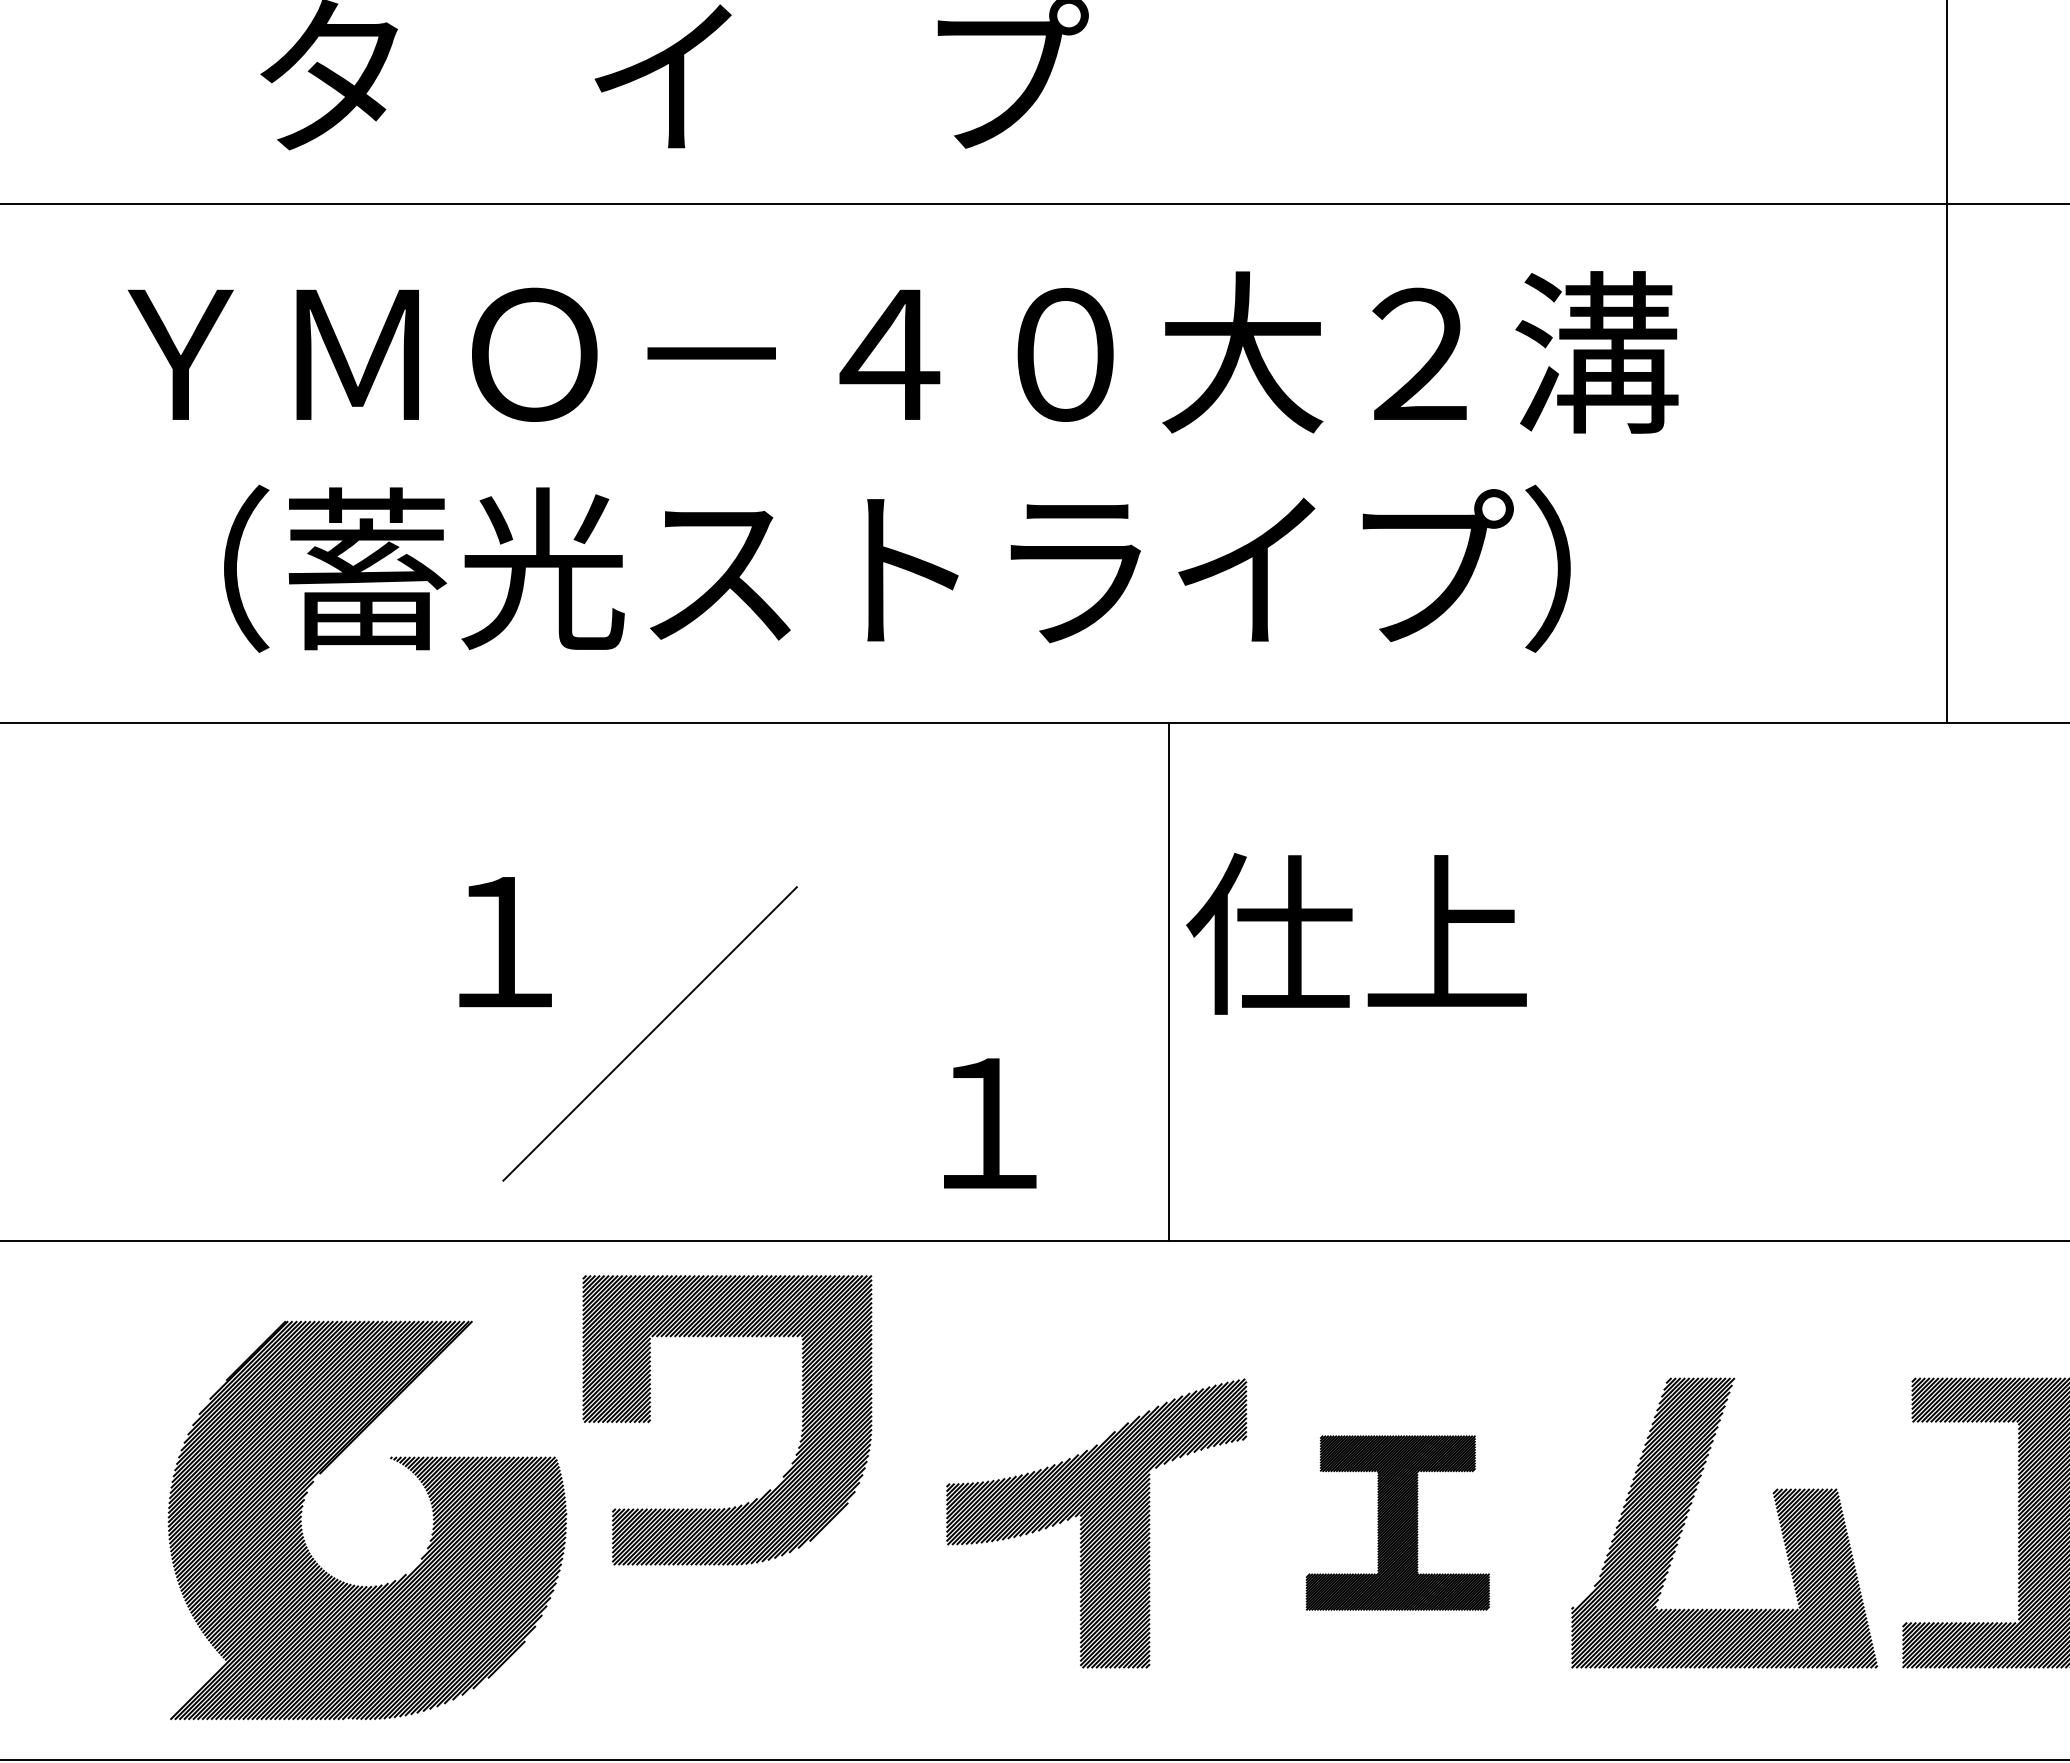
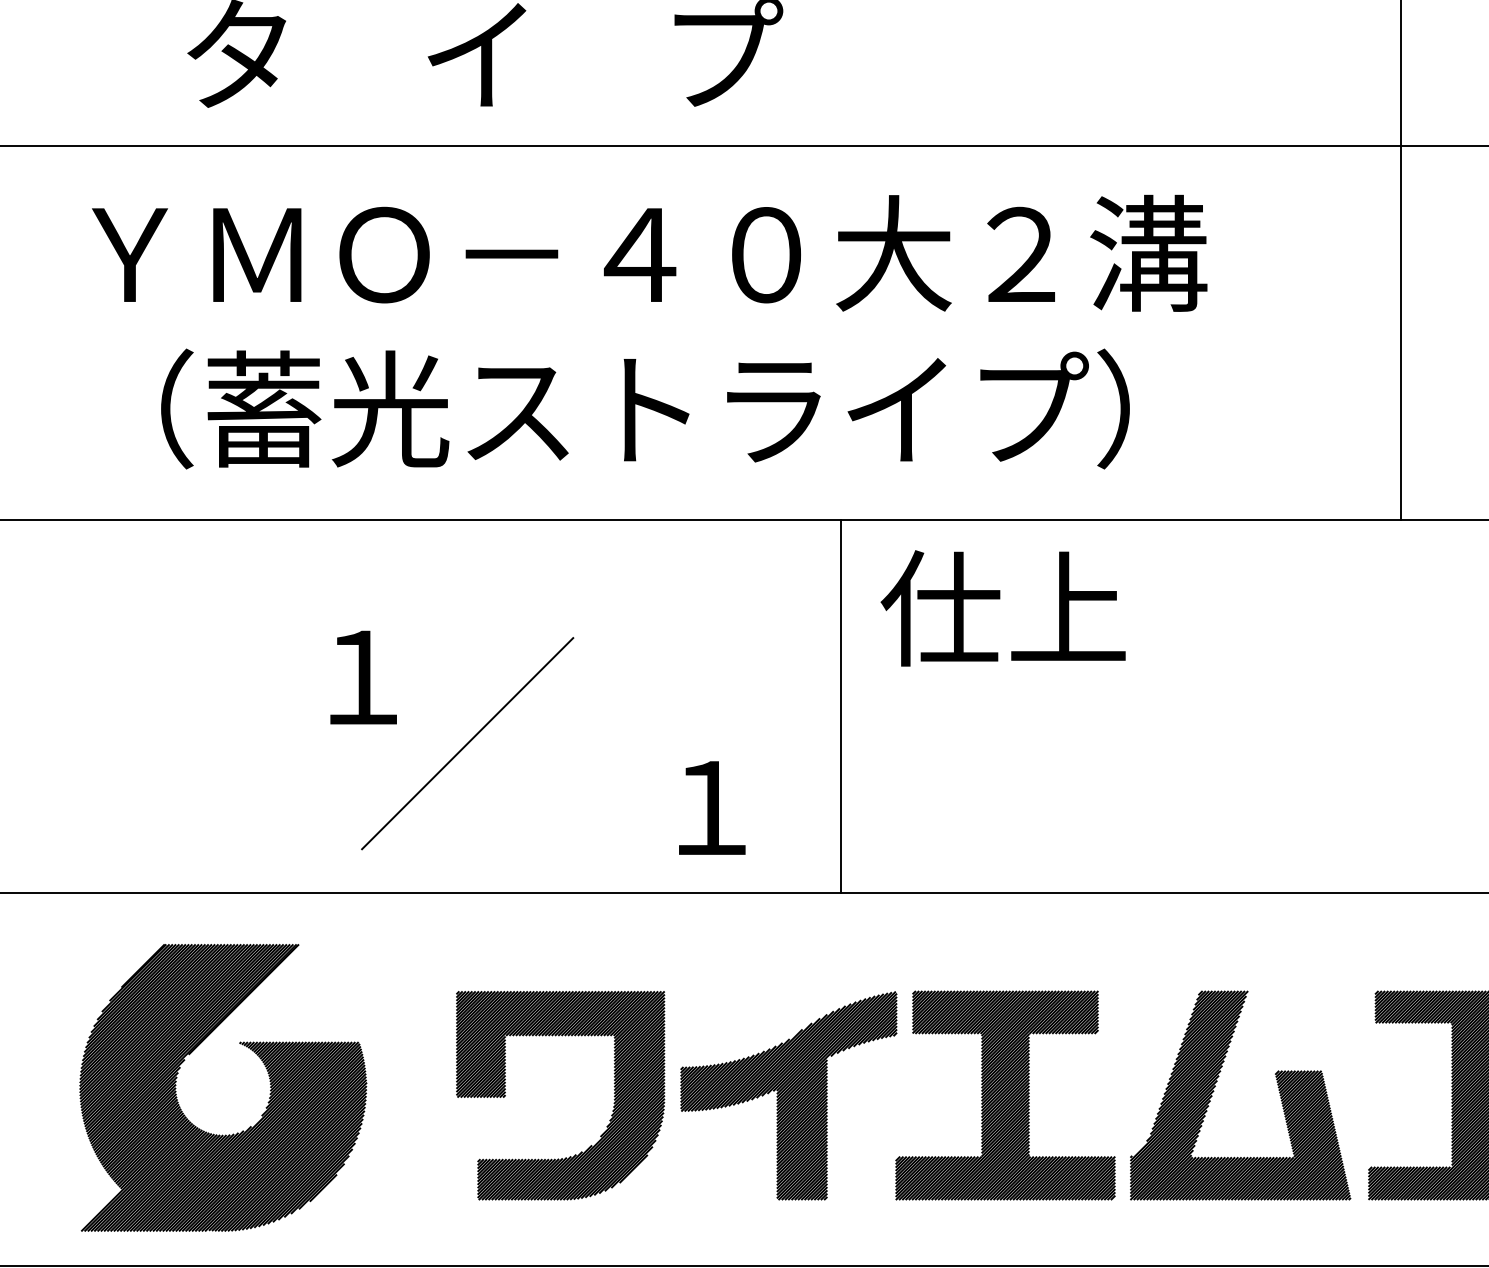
text: (1356, 933) -> (1003, 608), moved
part: (801, 1430) -> (613, 1103), moved
part: (1397, 1522) -> (1005, 1095), size x1.67
part: (432, 1524) -> (270, 1090), moved

